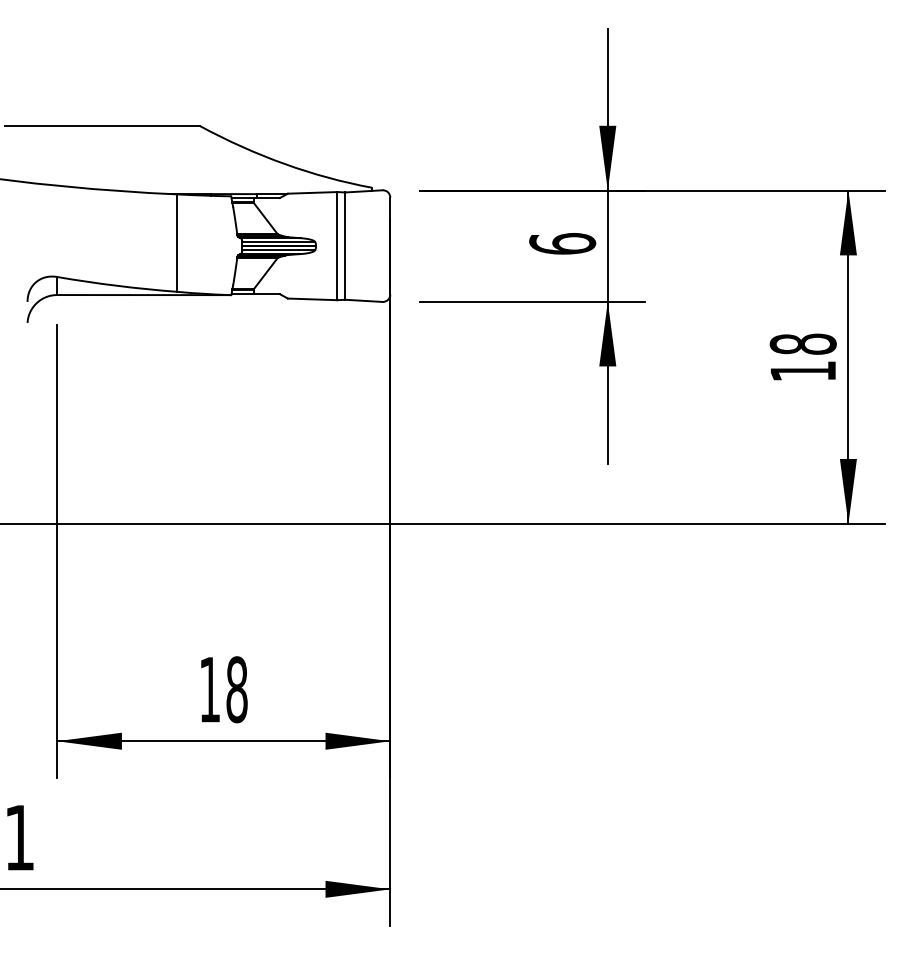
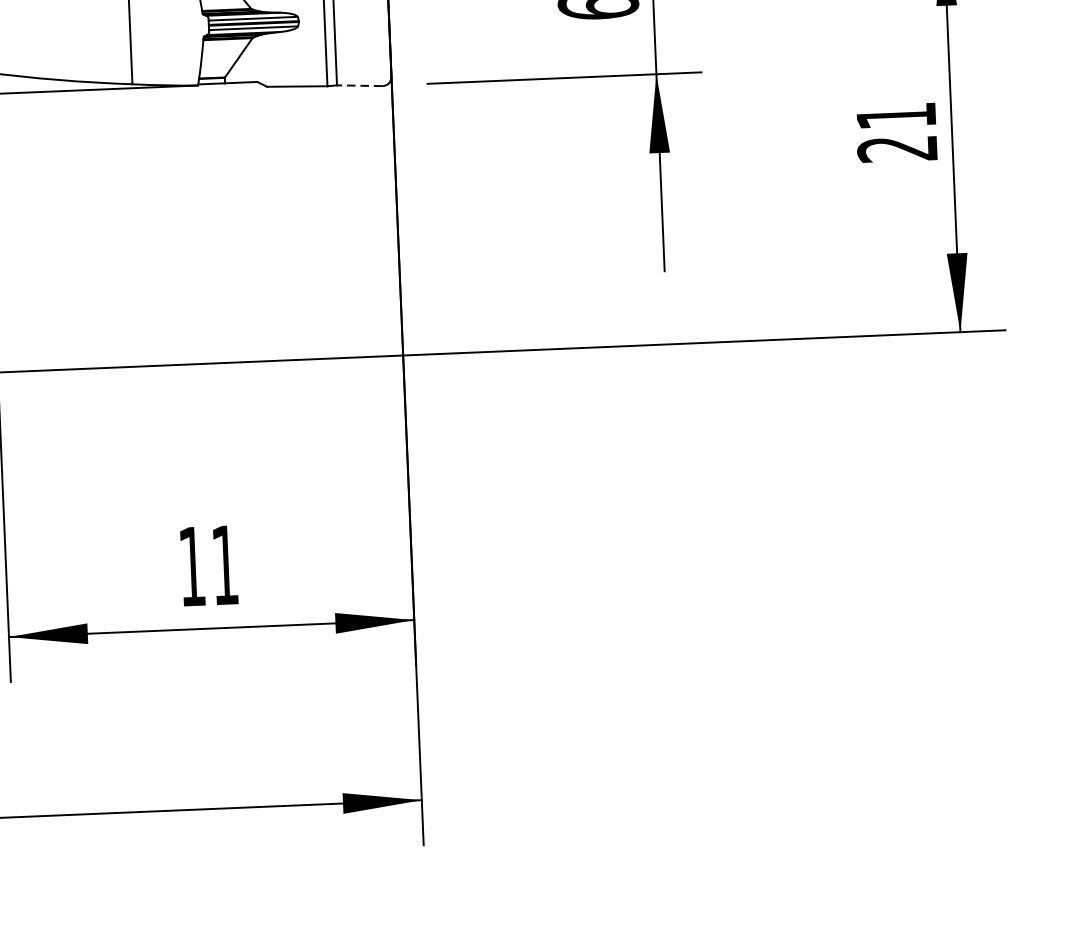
line: (363, 300) -> (359, 85), solid -> dashed
text: (802, 357) -> (896, 132), 18 -> 21
text: (236, 689) -> (224, 564), 18 -> 11

